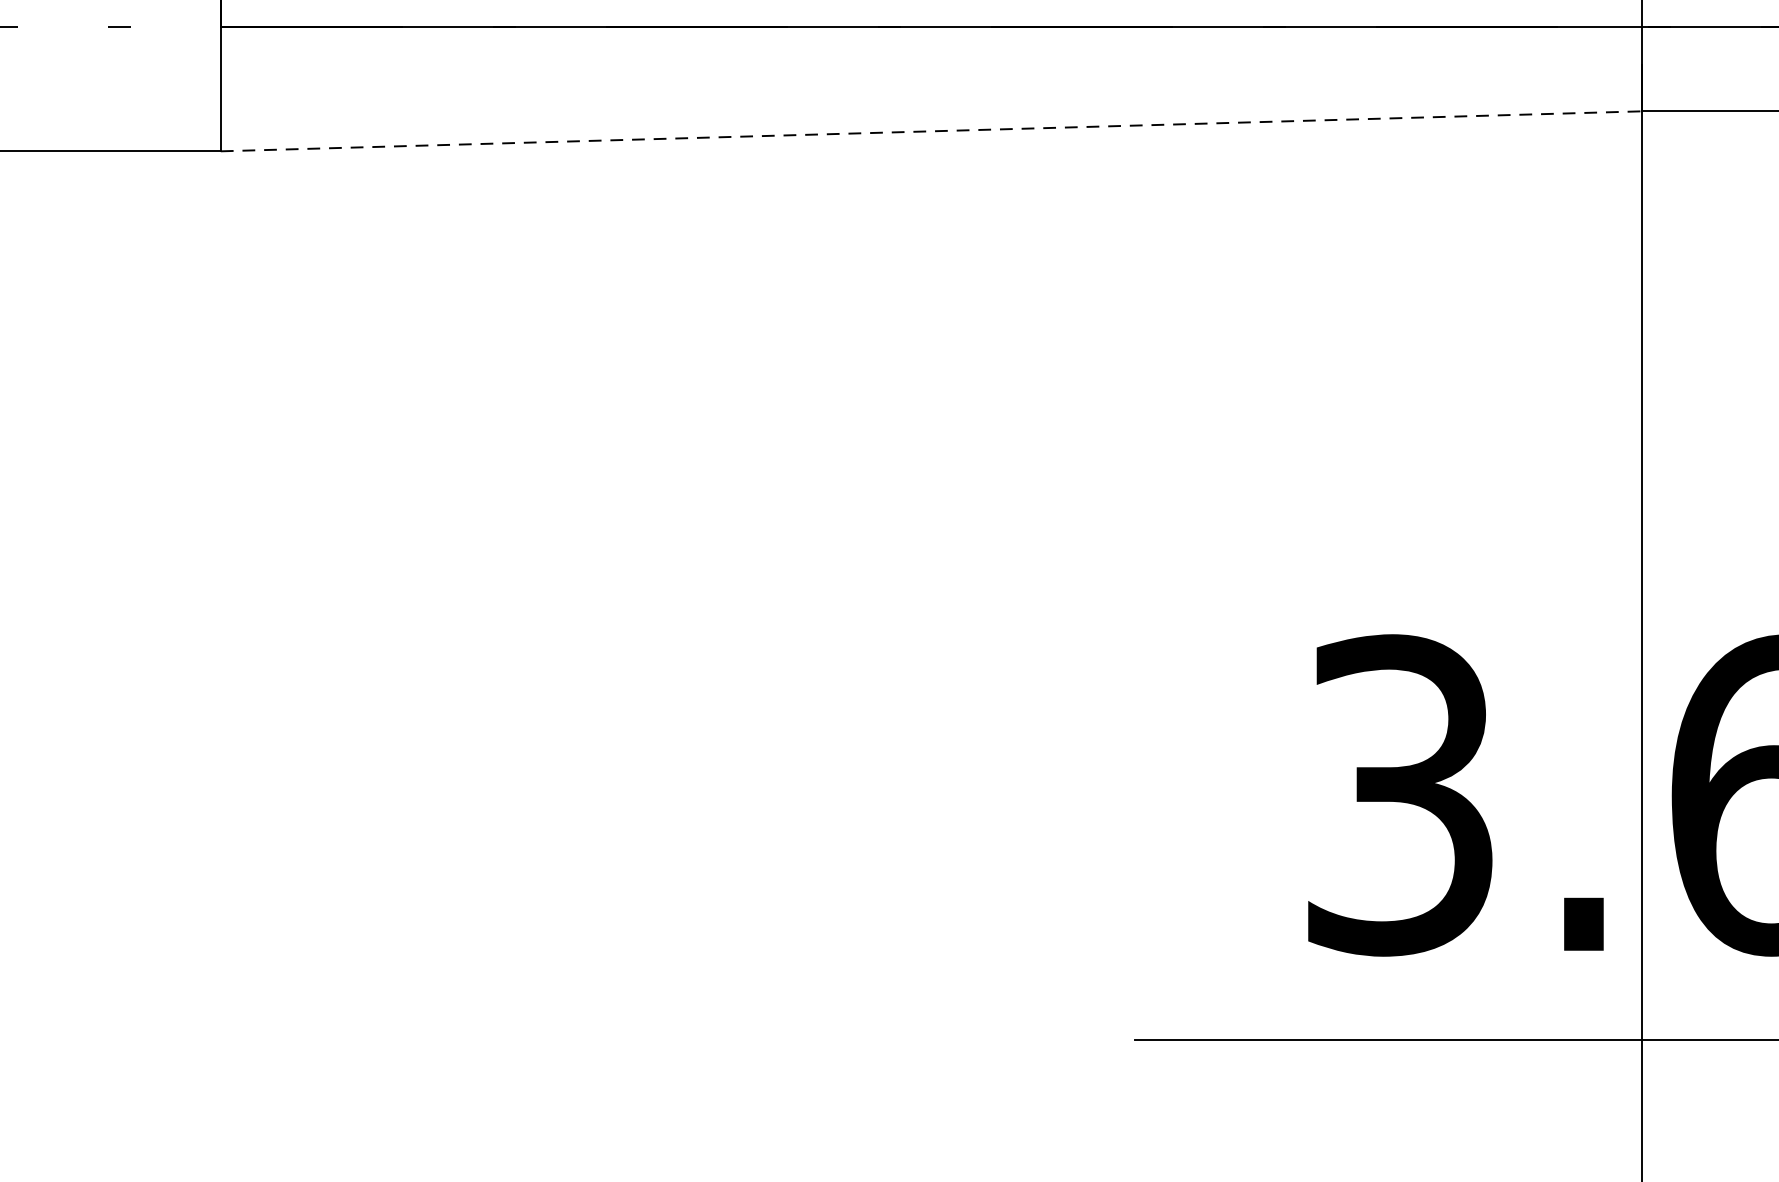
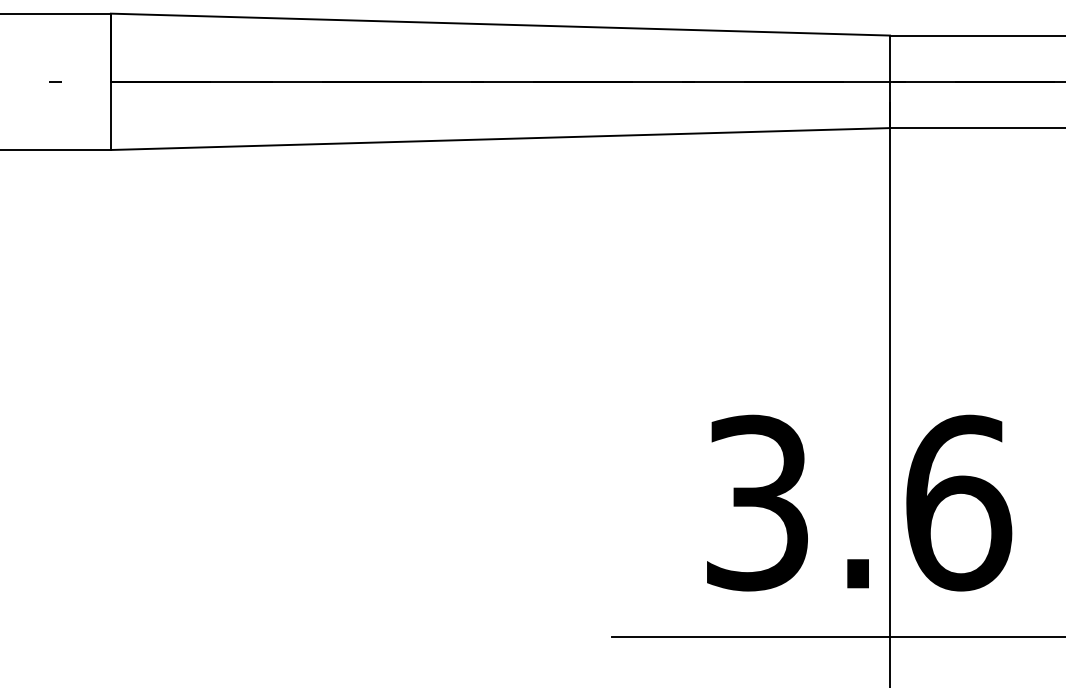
line: (931, 132) -> (500, 139), dashed -> solid

